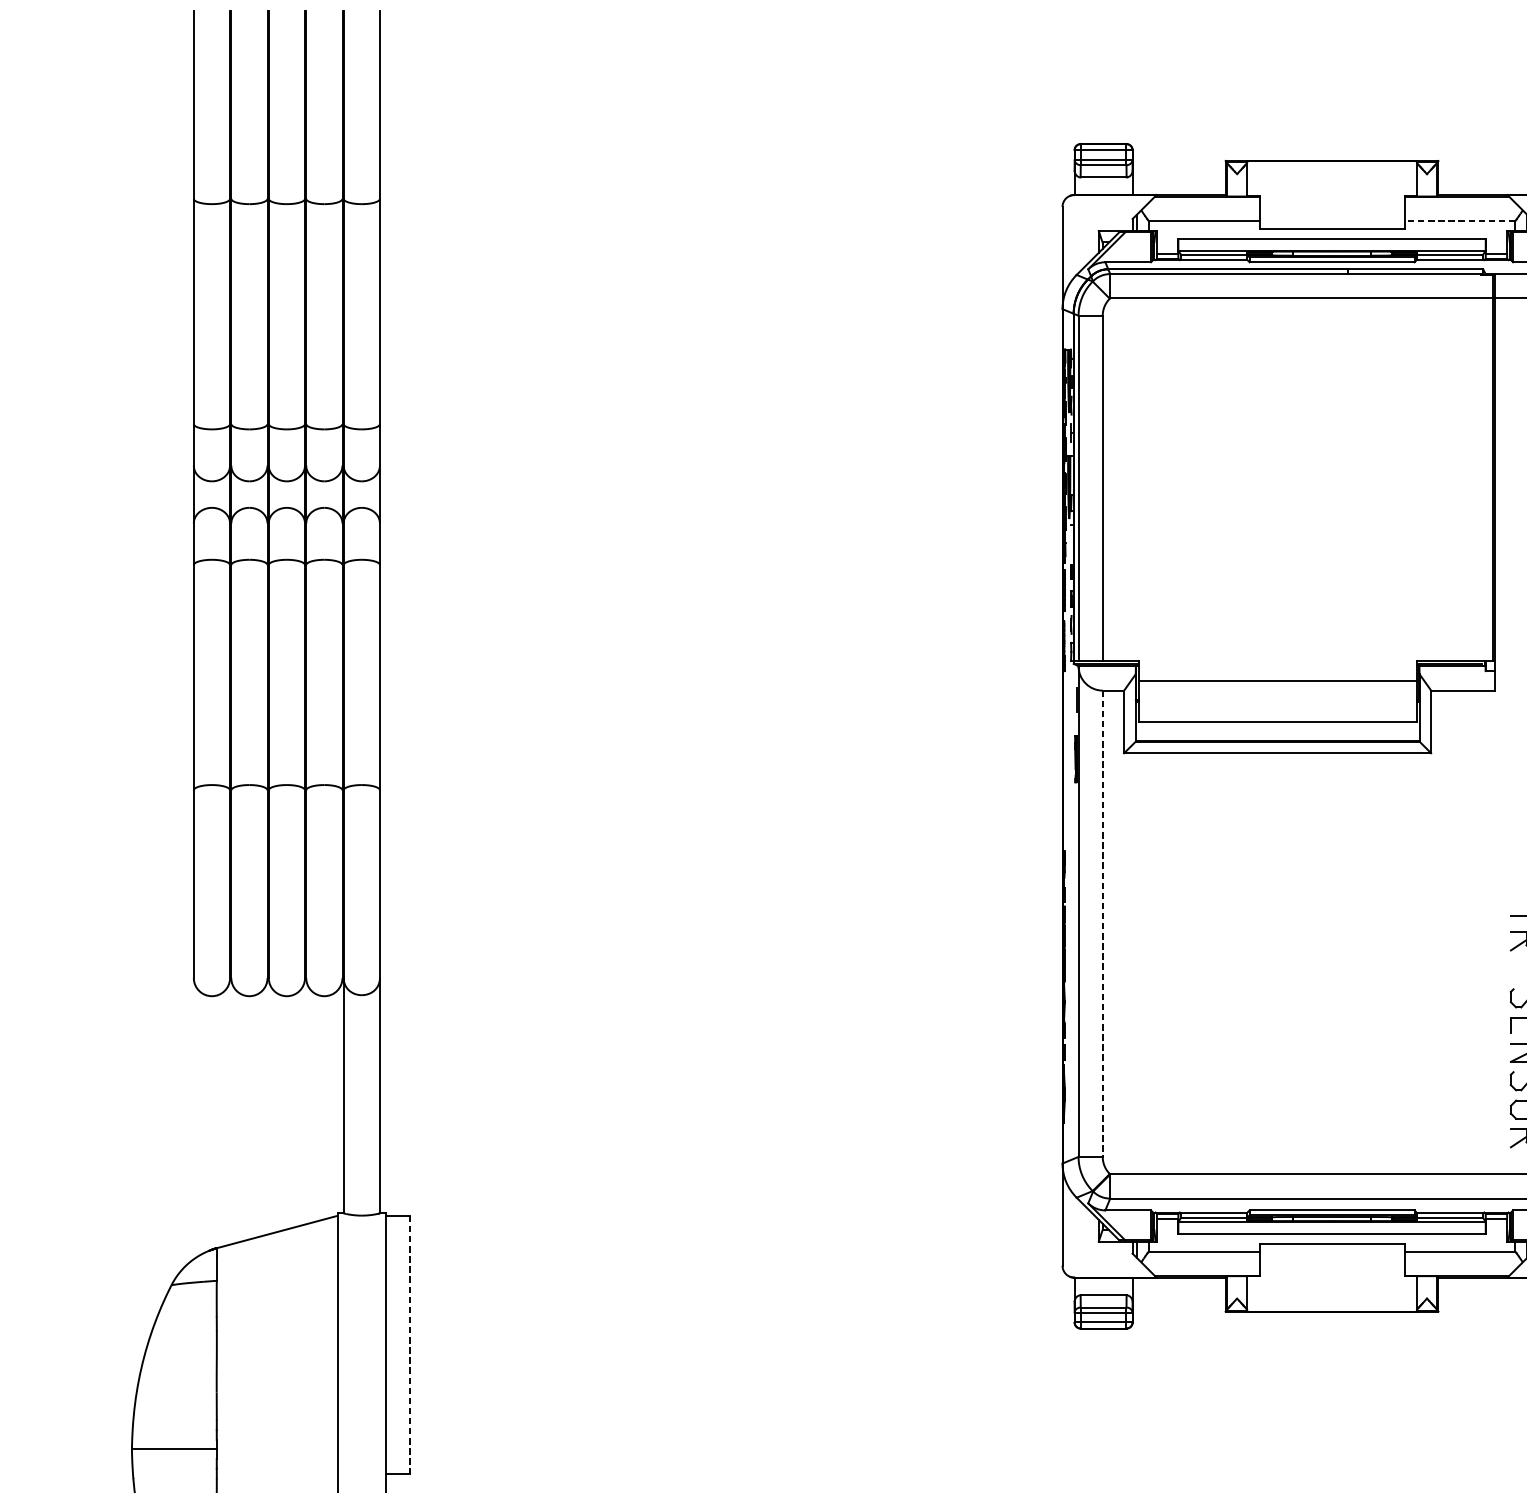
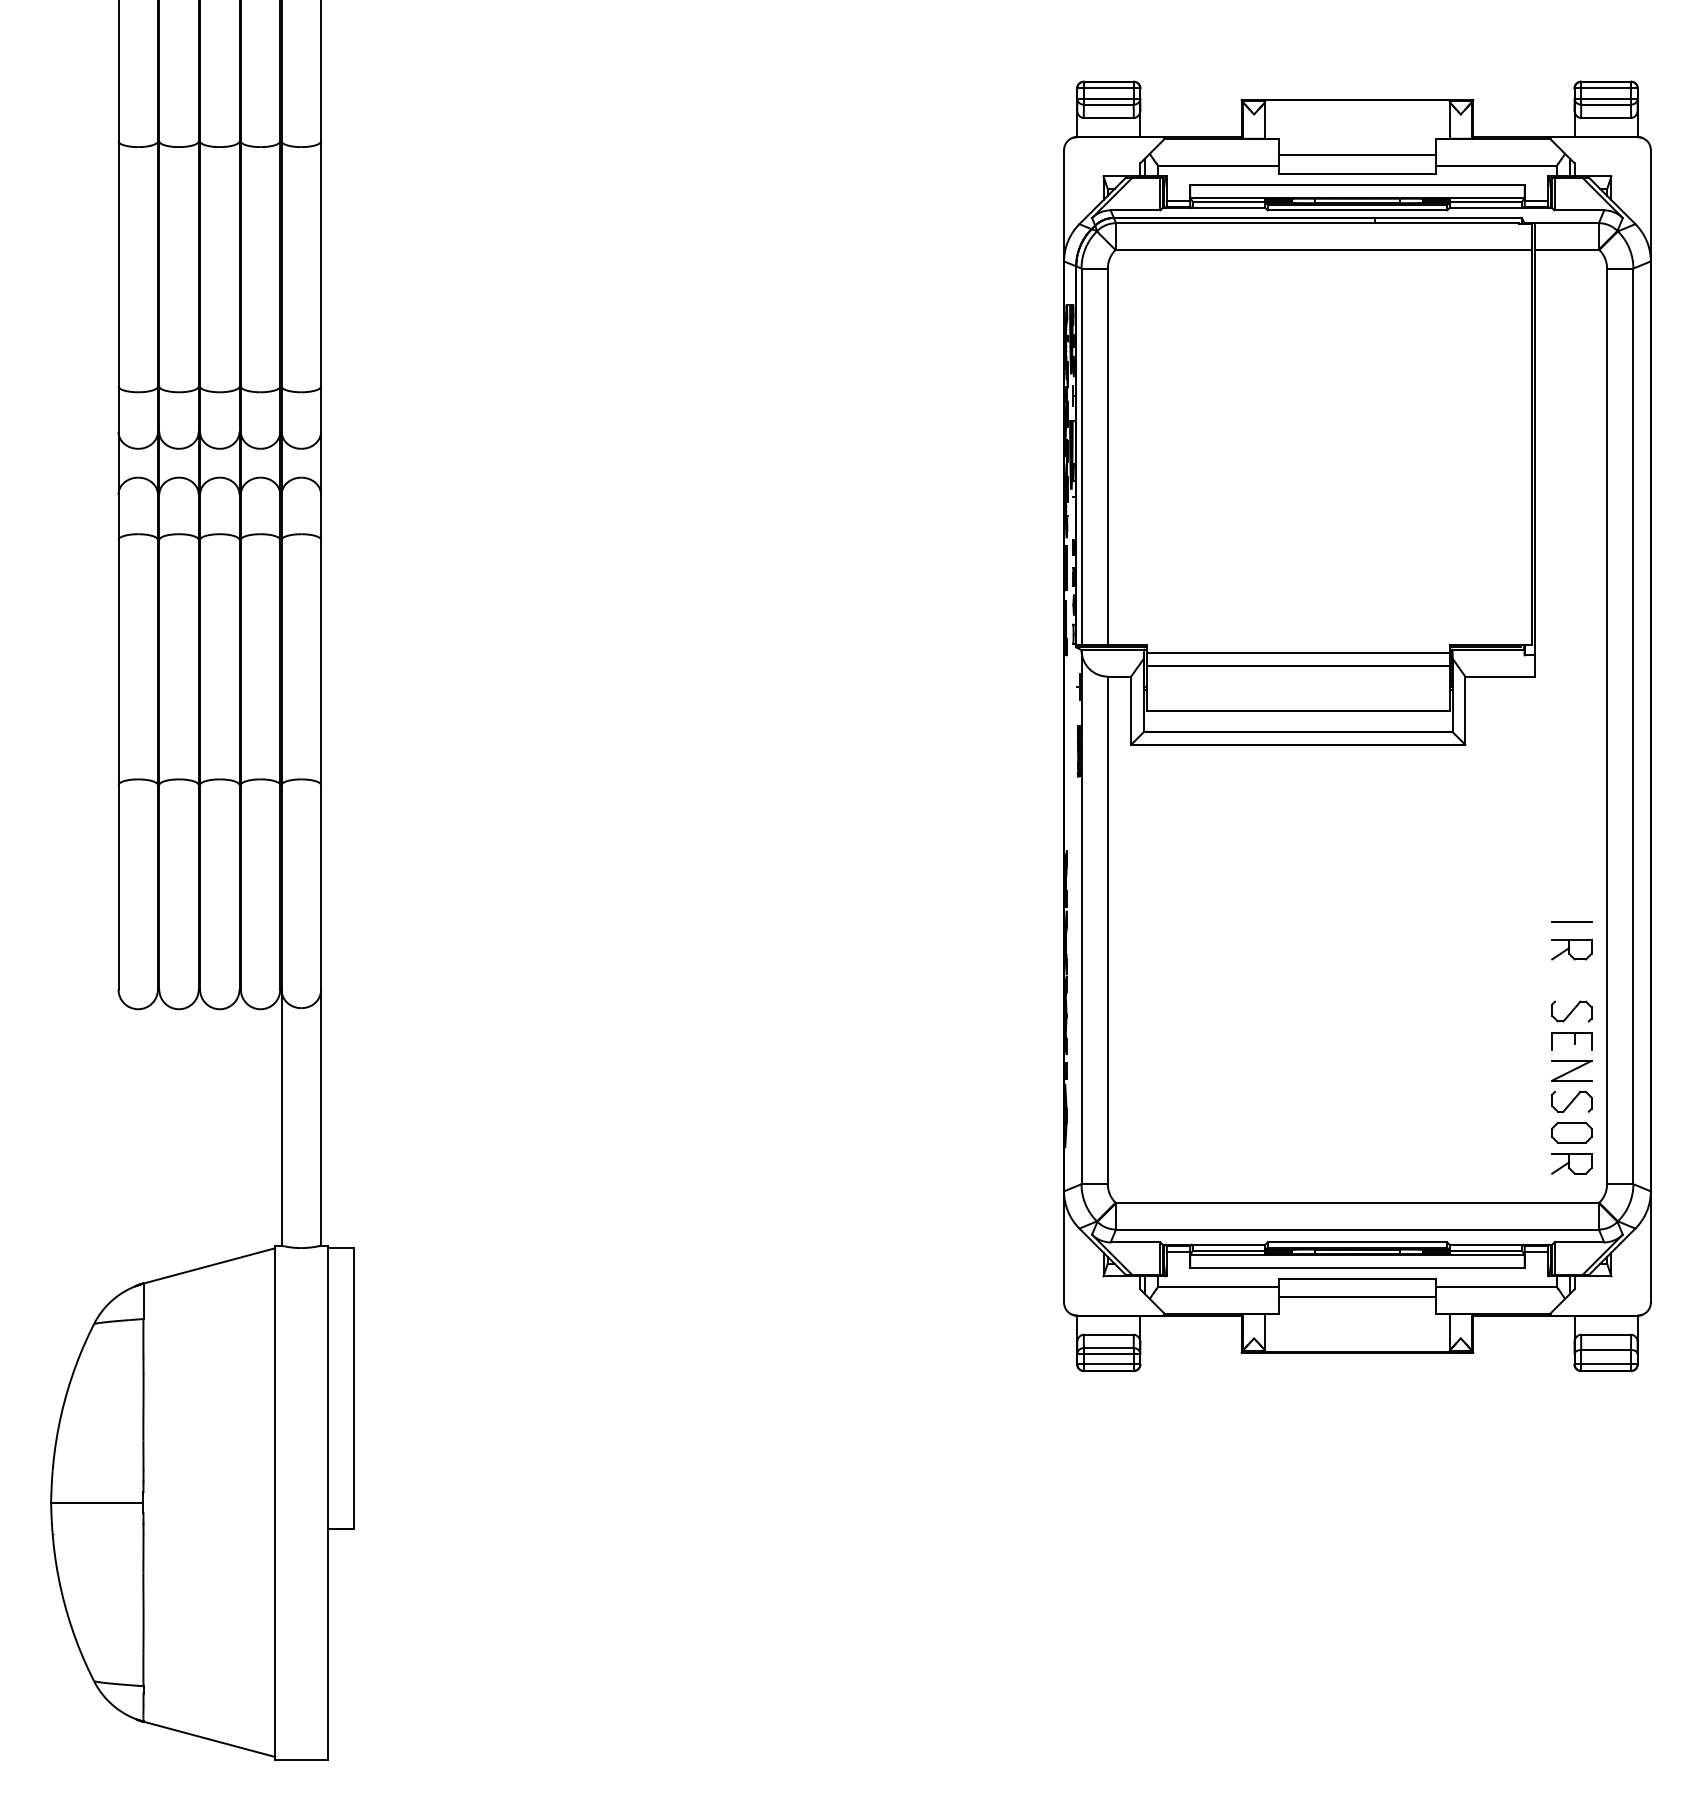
line: (1332, 211) -> (1357, 155), added
line: (1459, 221) -> (1496, 165), dashed -> solid
line: (1276, 668) -> (1297, 652), added
line: (1102, 923) -> (1107, 930), dashed -> solid
line: (1332, 1261) -> (1357, 1297), added
line: (410, 1345) -> (354, 1389), dashed -> solid

